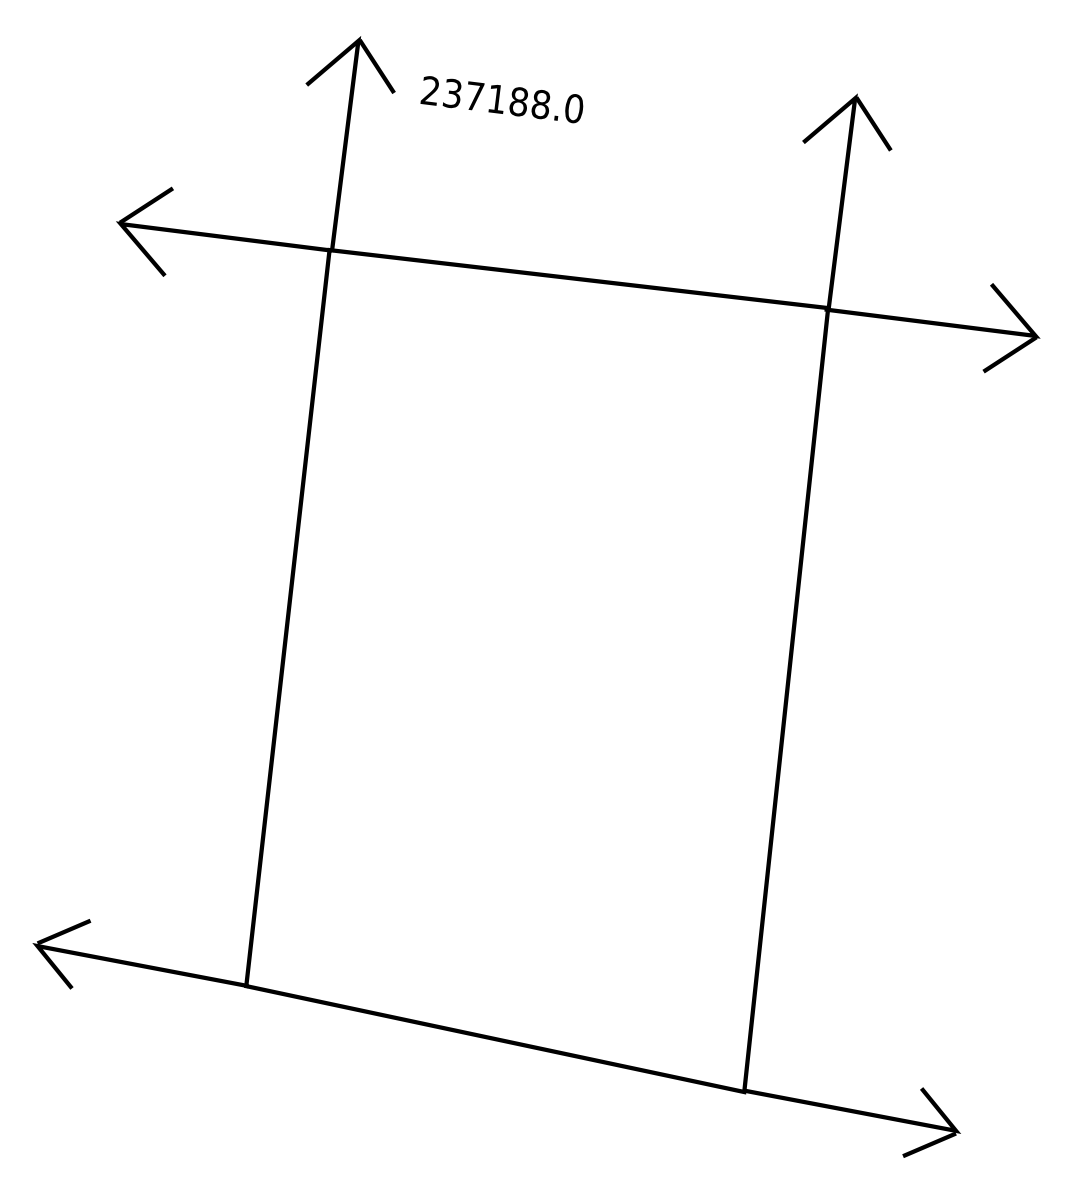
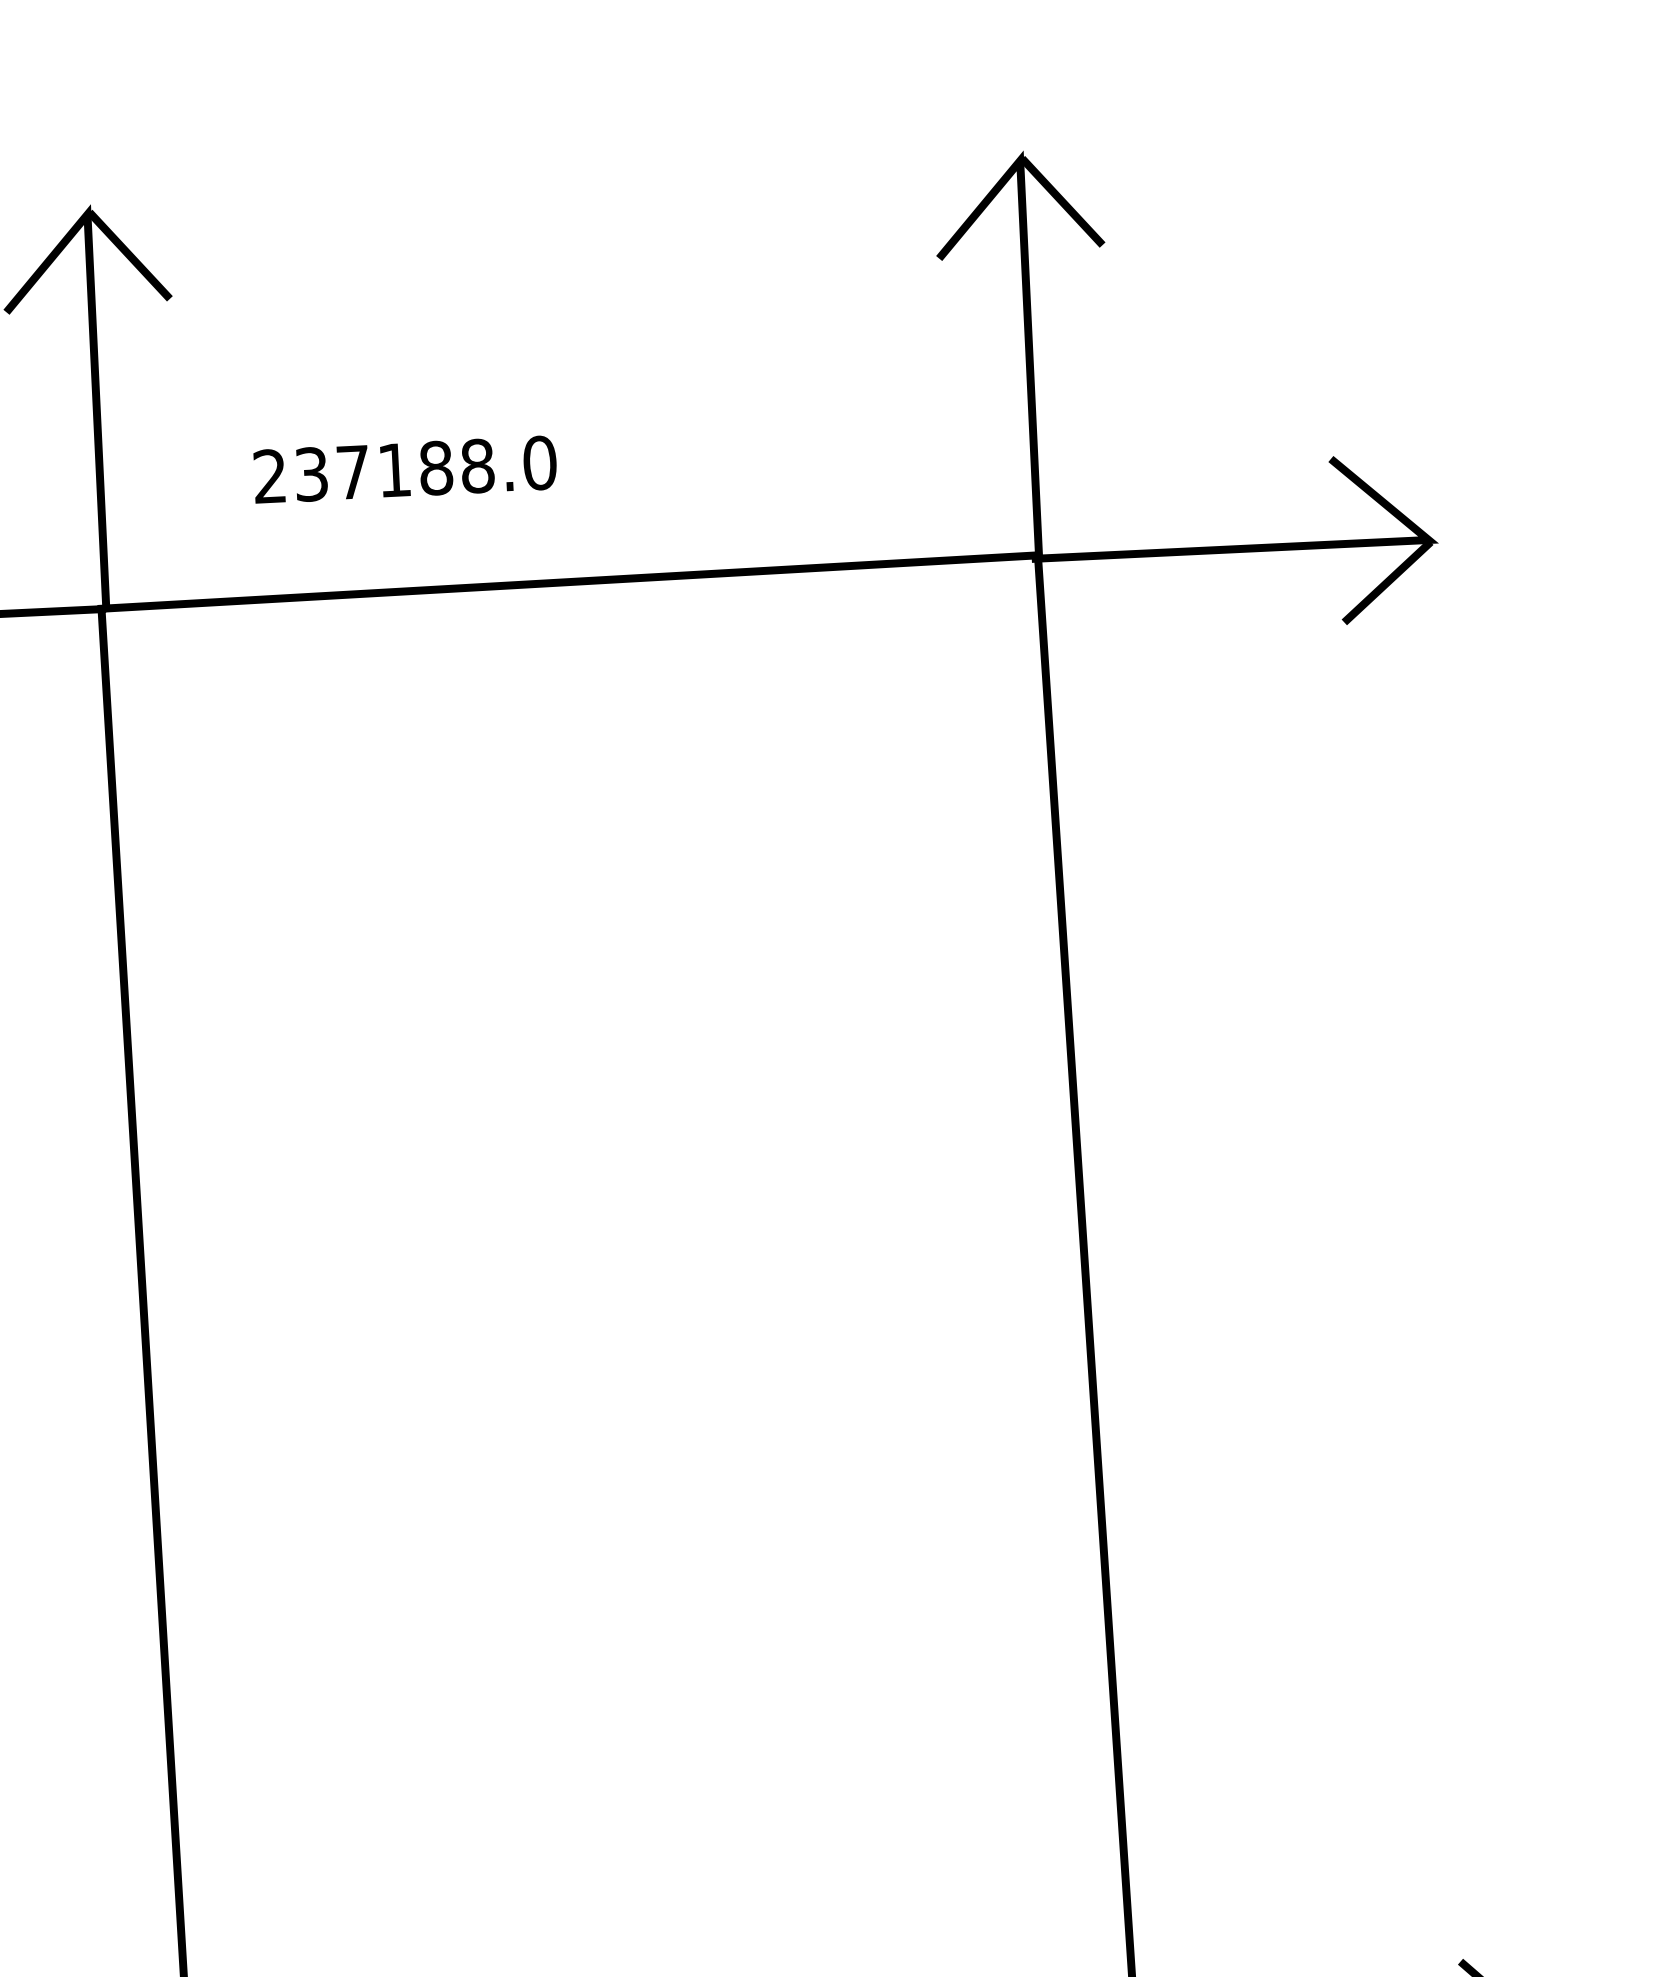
text: (501, 99) -> (403, 469), moved

